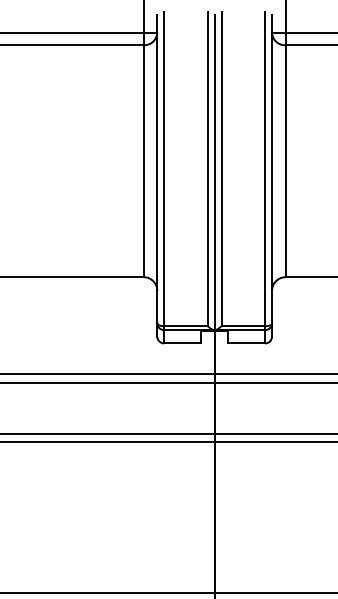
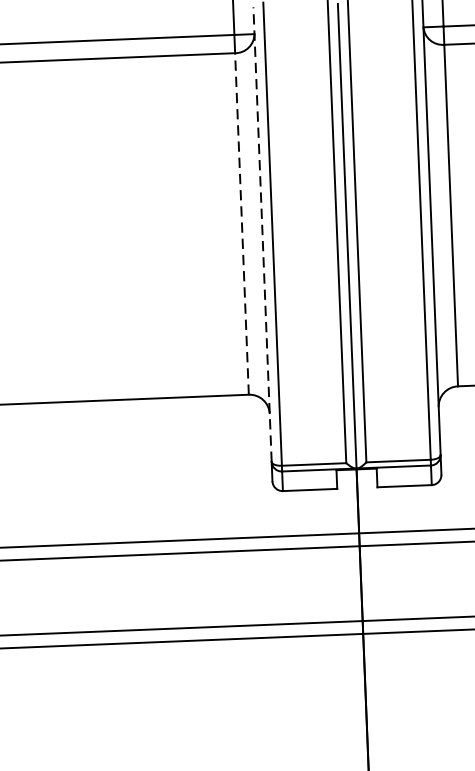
line: (143, 161) -> (241, 224), solid -> dashed
line: (157, 168) -> (262, 233), solid -> dashed

